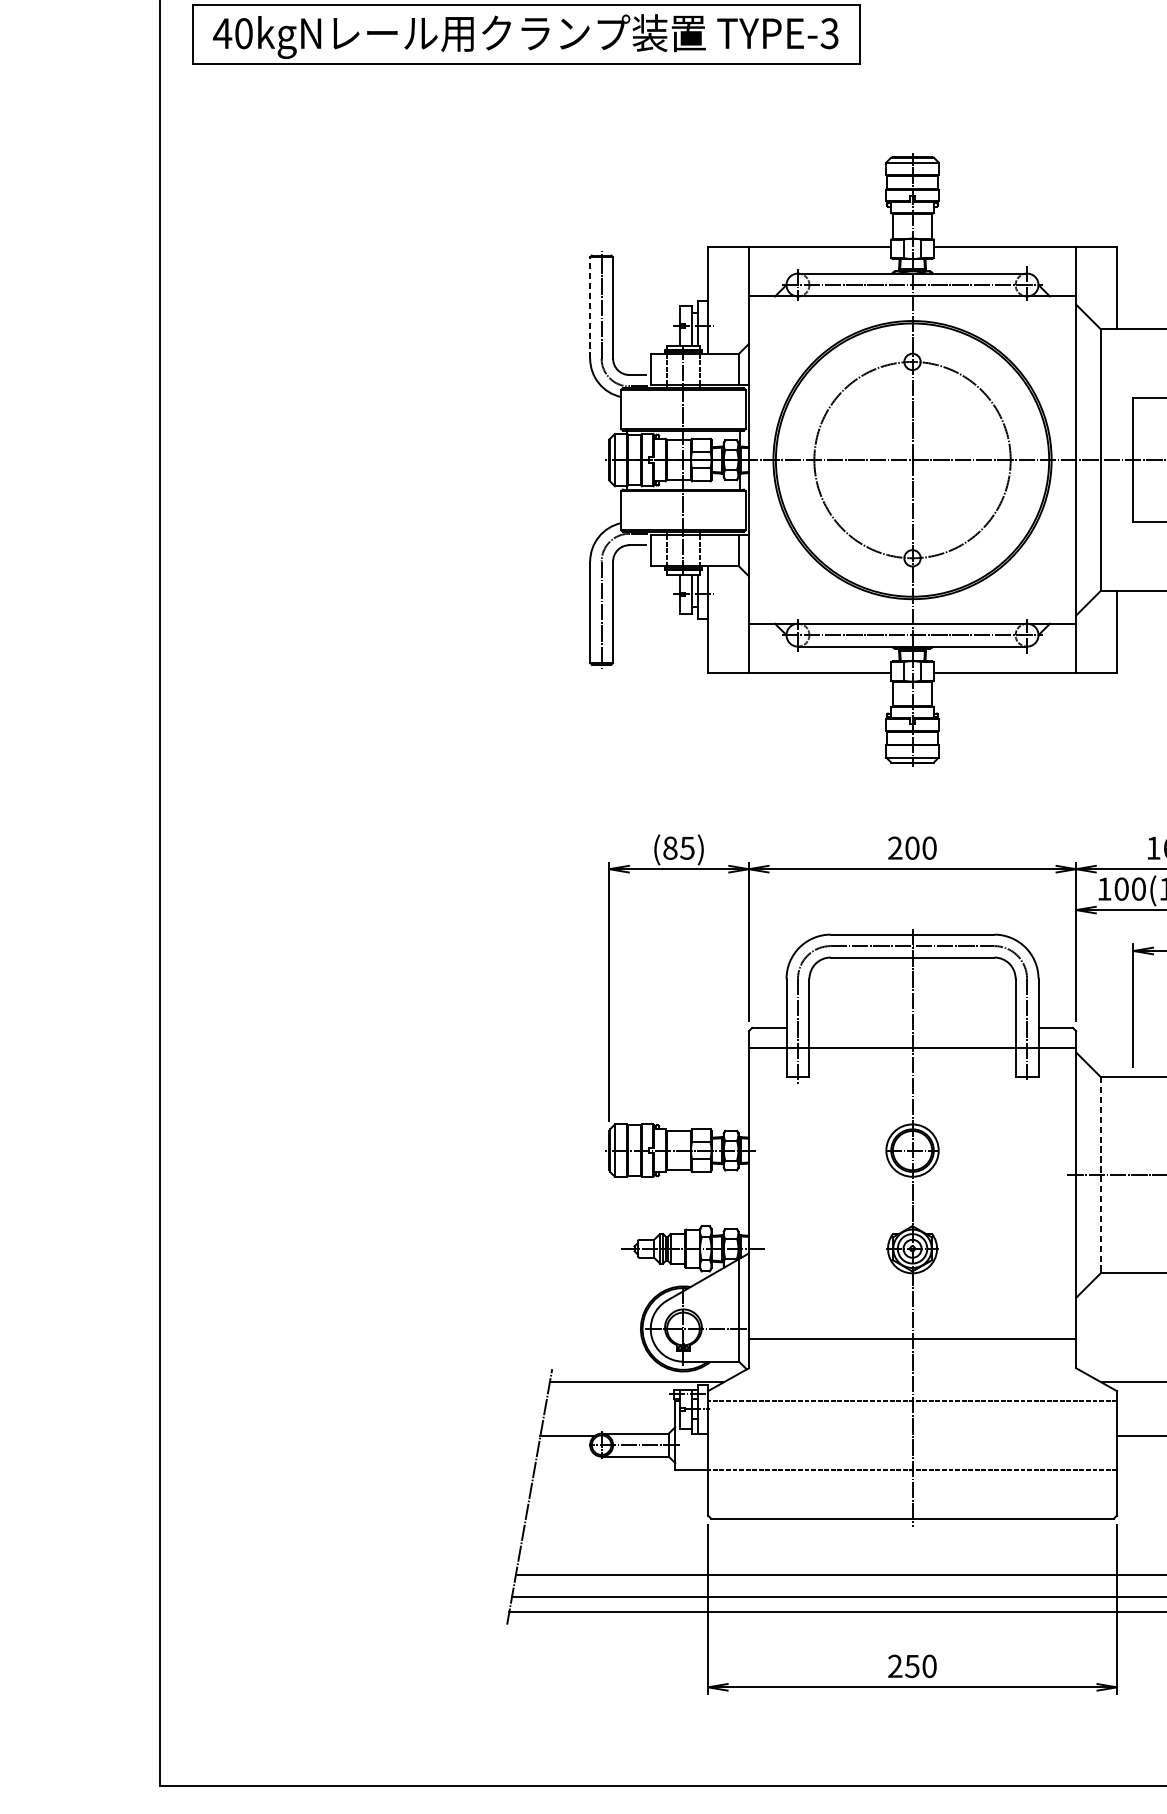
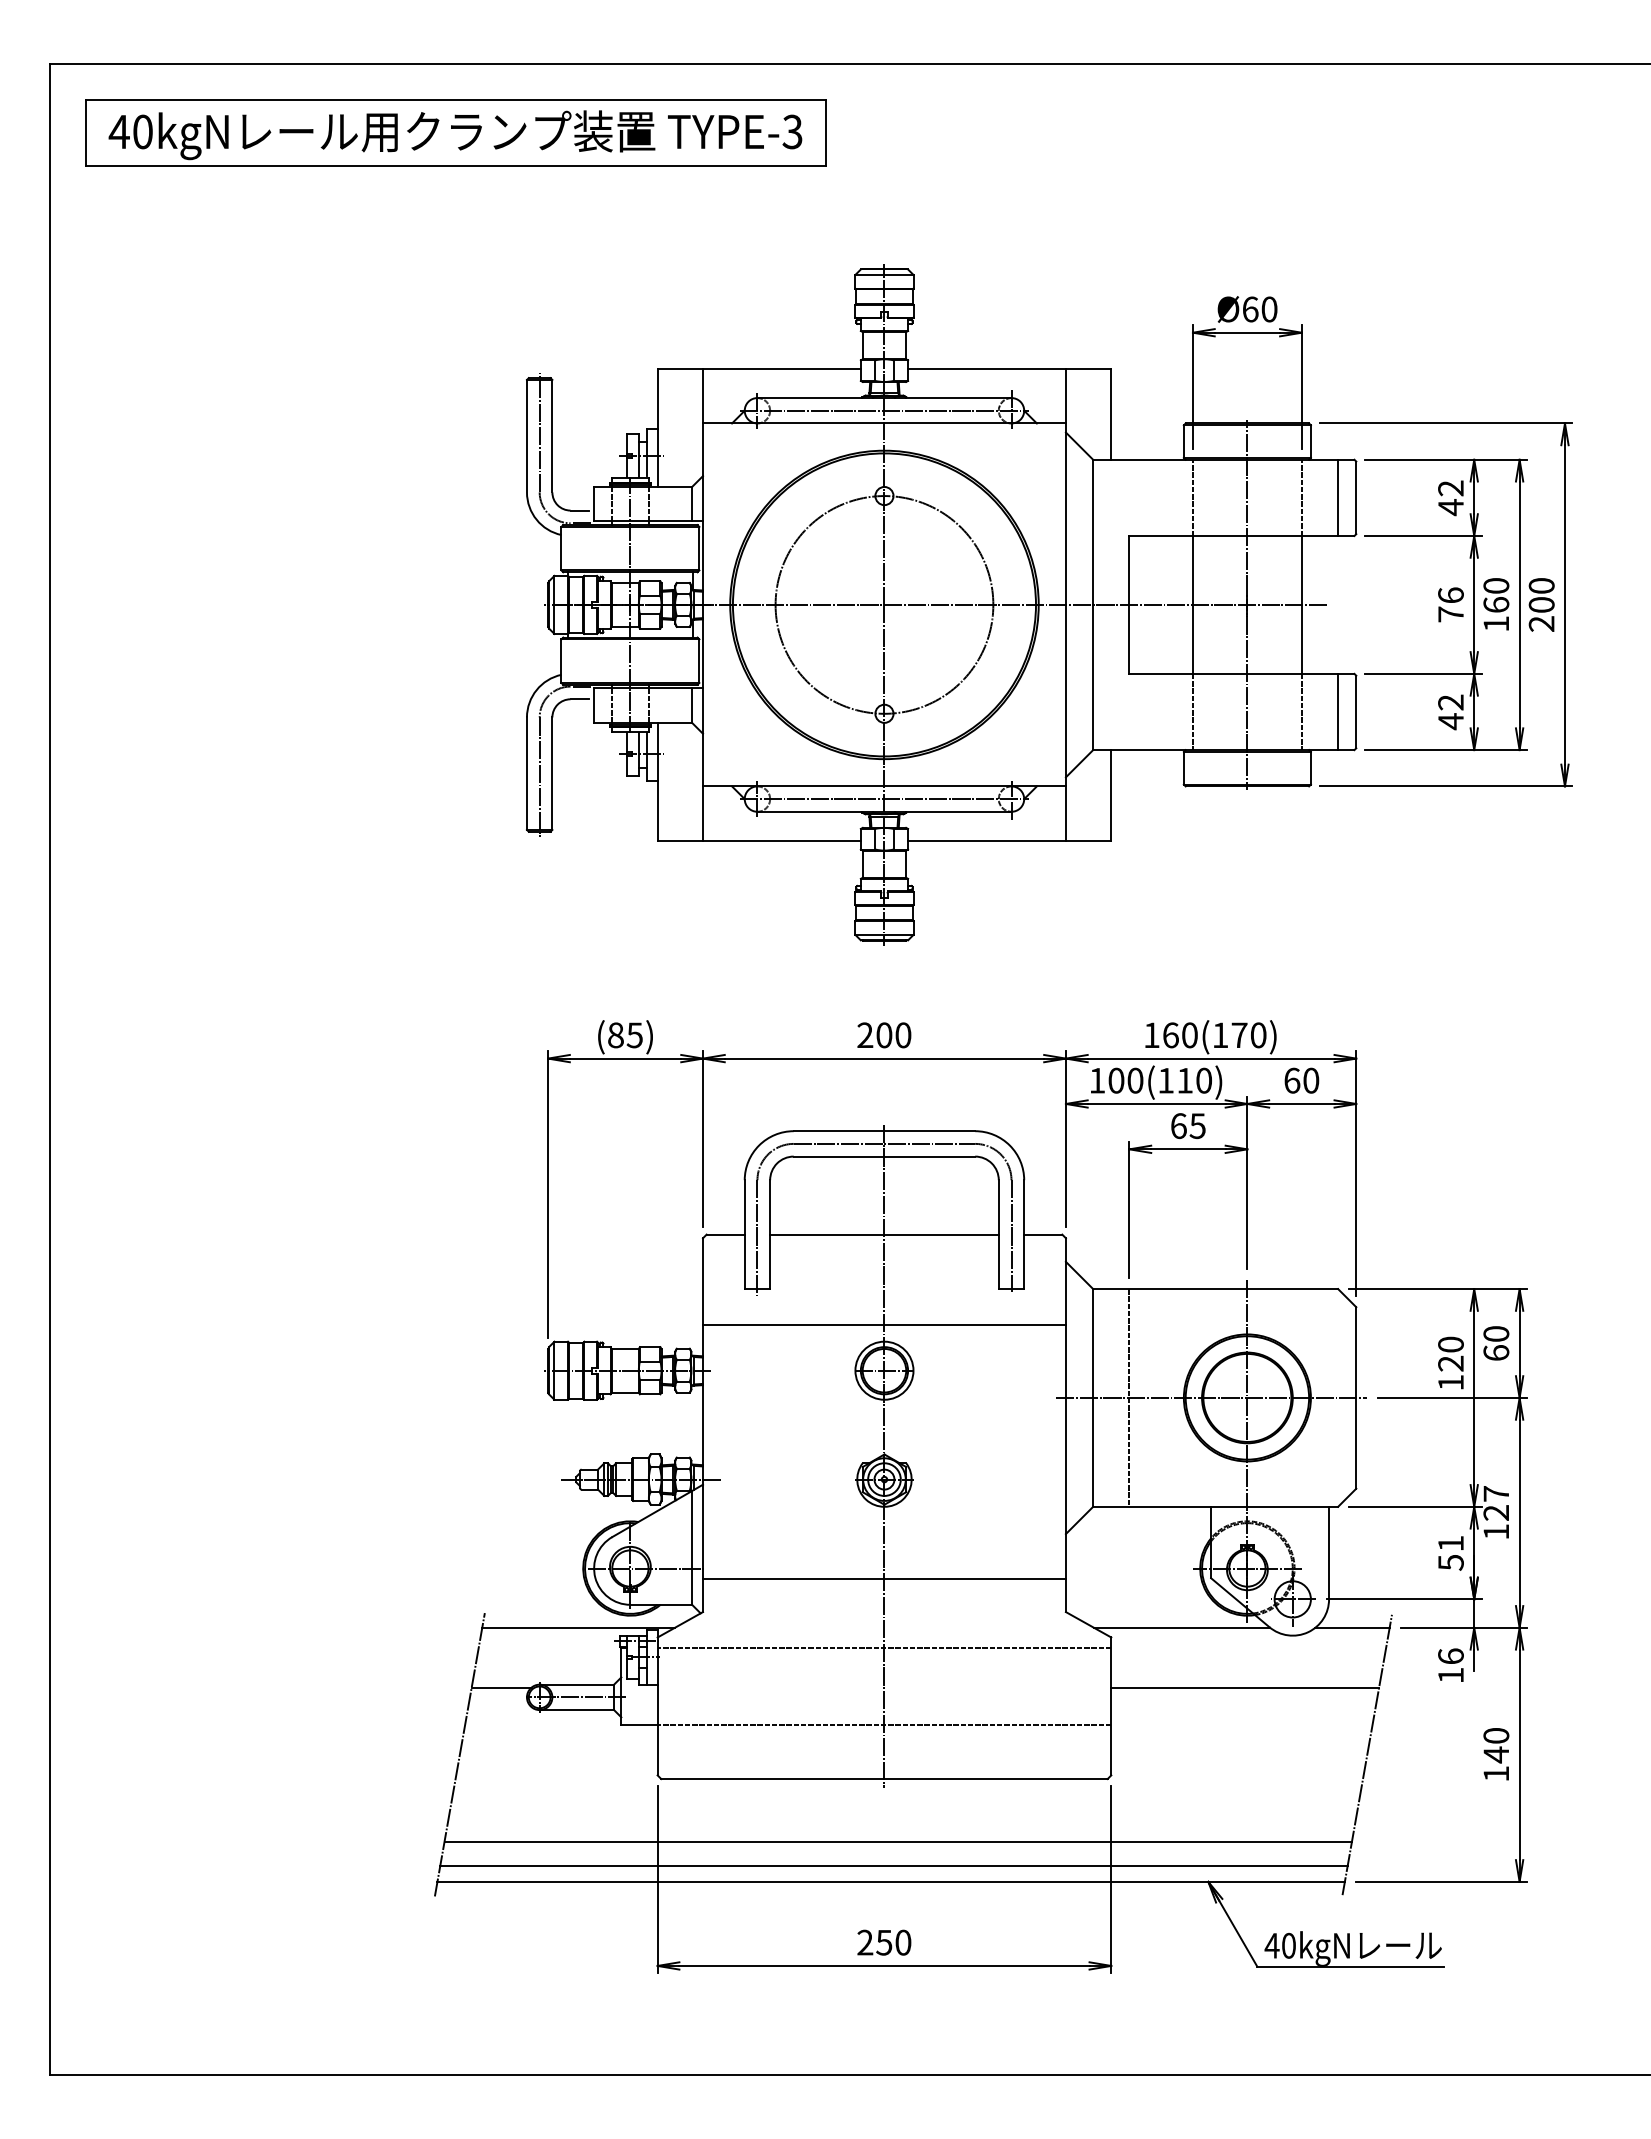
line: (589, 307) -> (526, 435), dashed -> solid
line: (912, 1027) -> (884, 1234), added
line: (912, 1047) -> (884, 1325), moved
line: (1101, 1174) -> (1093, 1397), dashed -> solid
line: (1133, 1174) -> (1129, 1397), added

